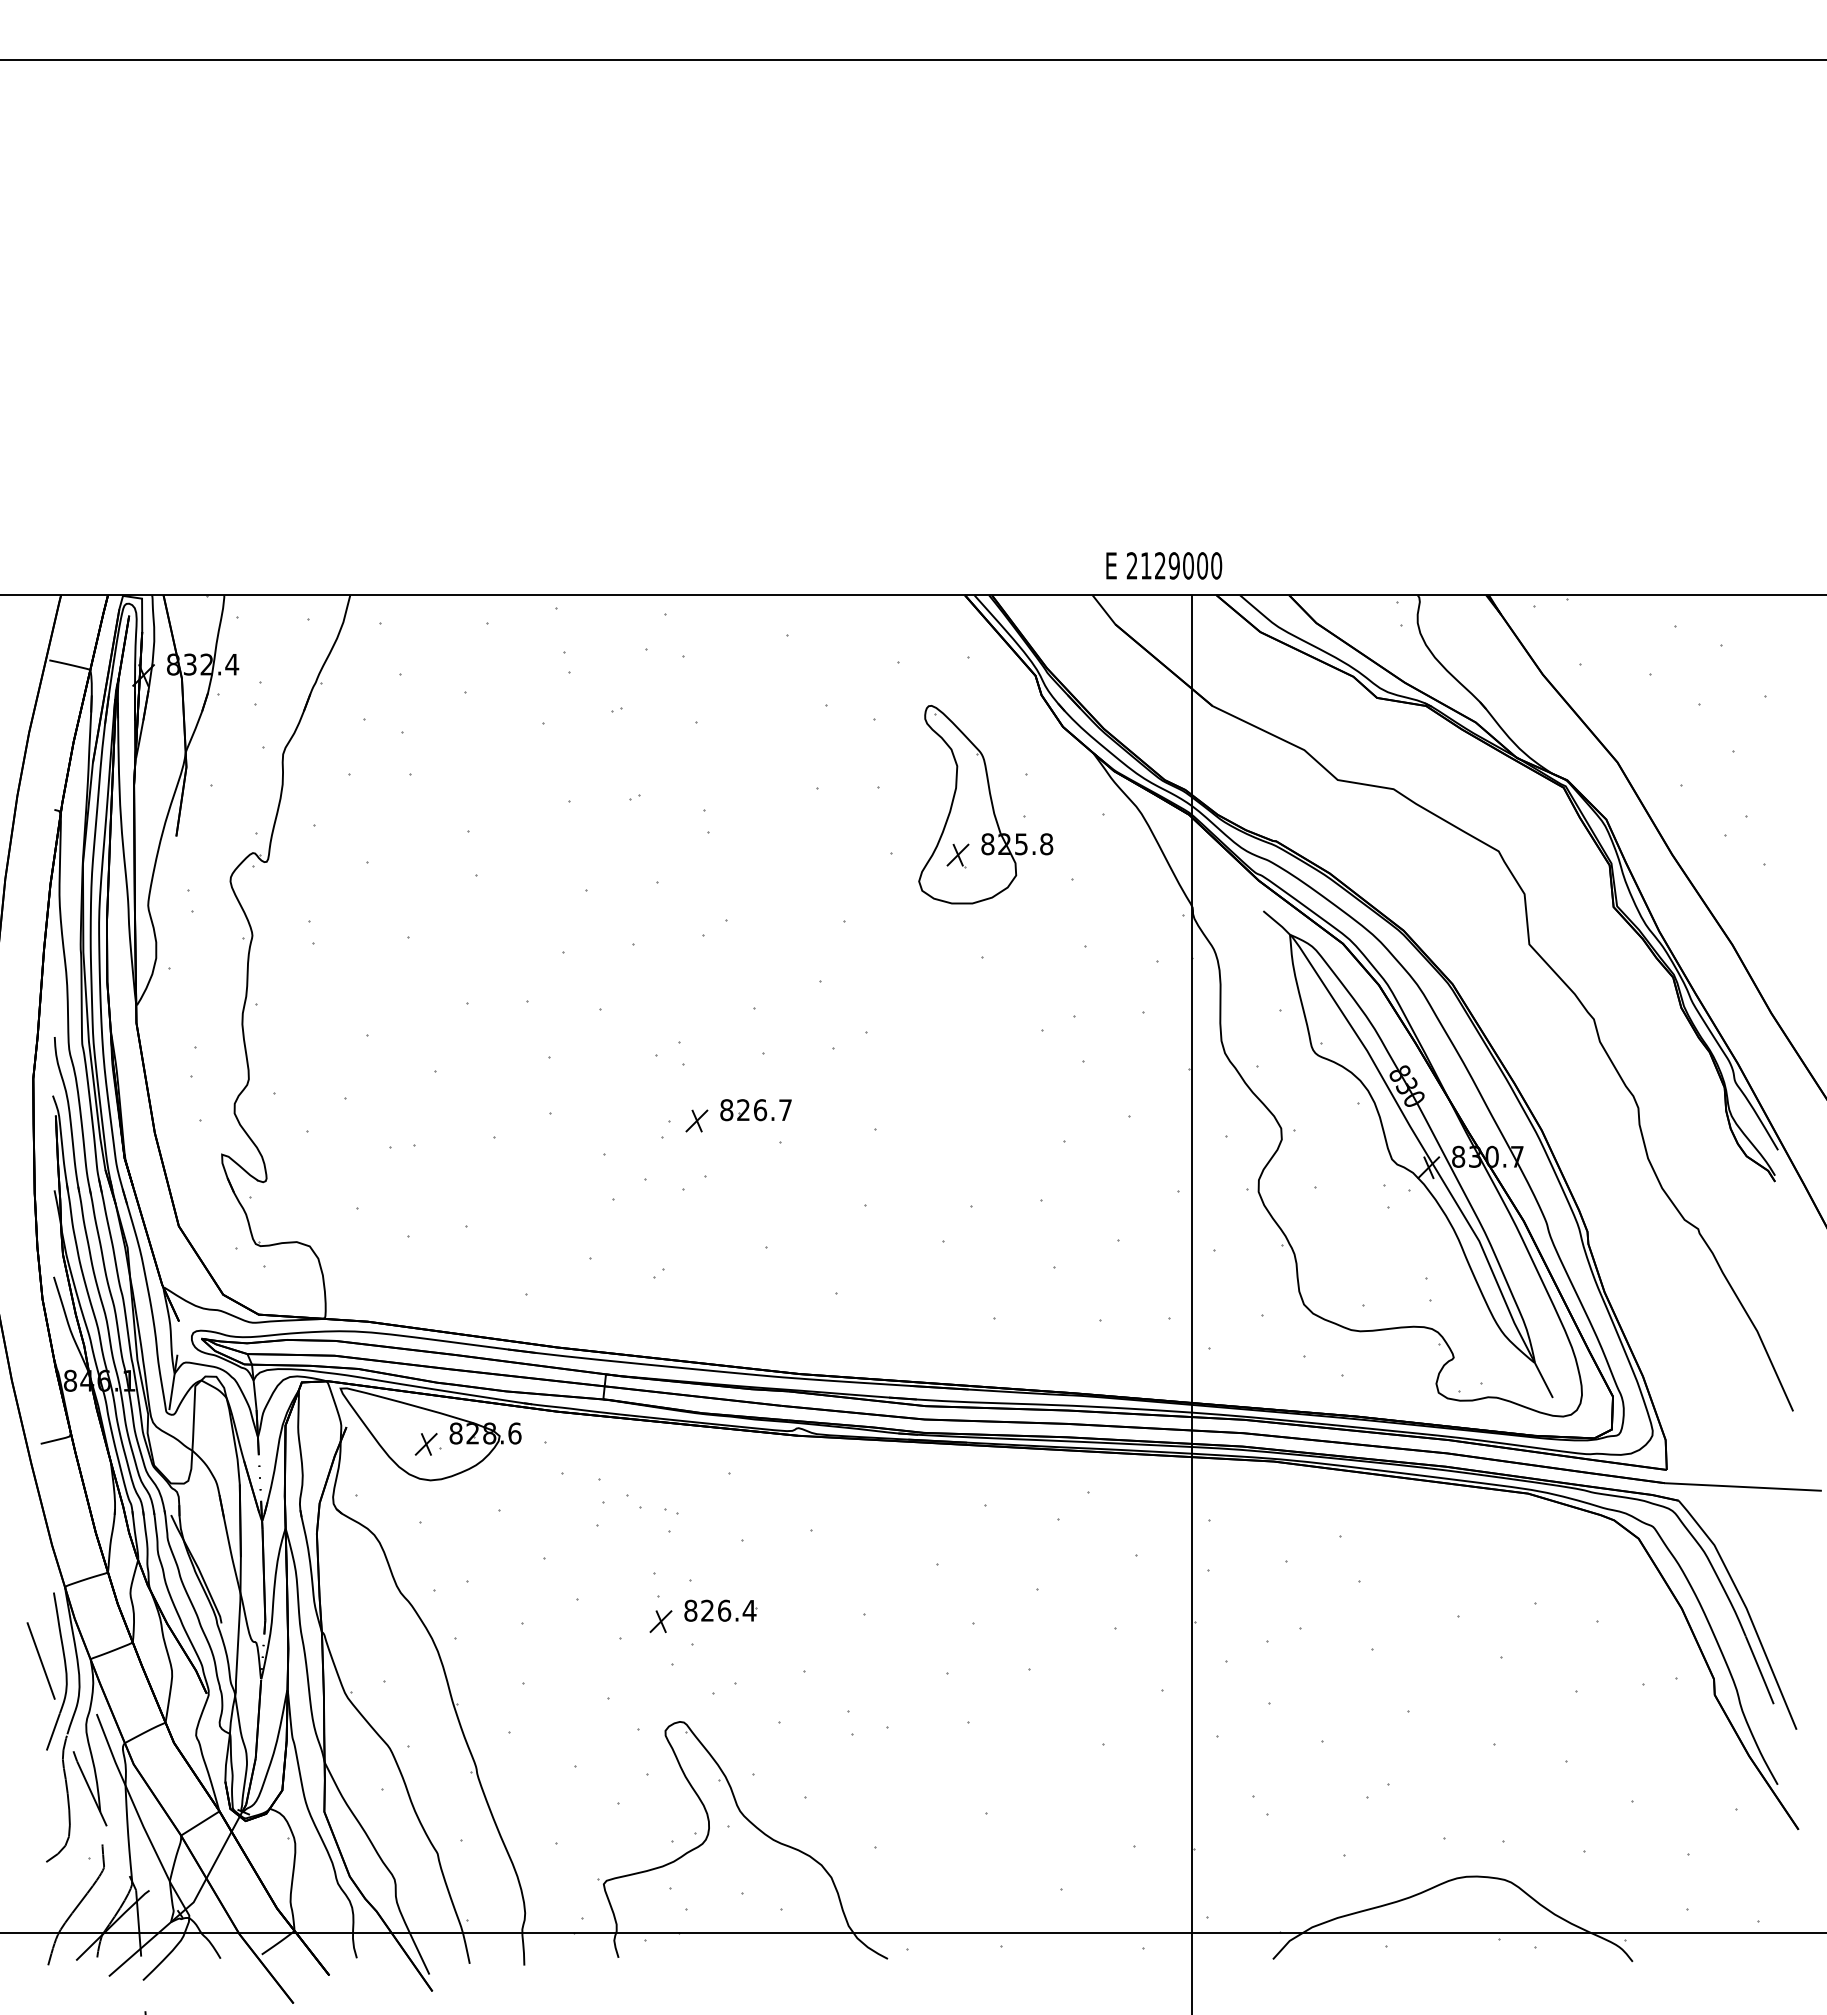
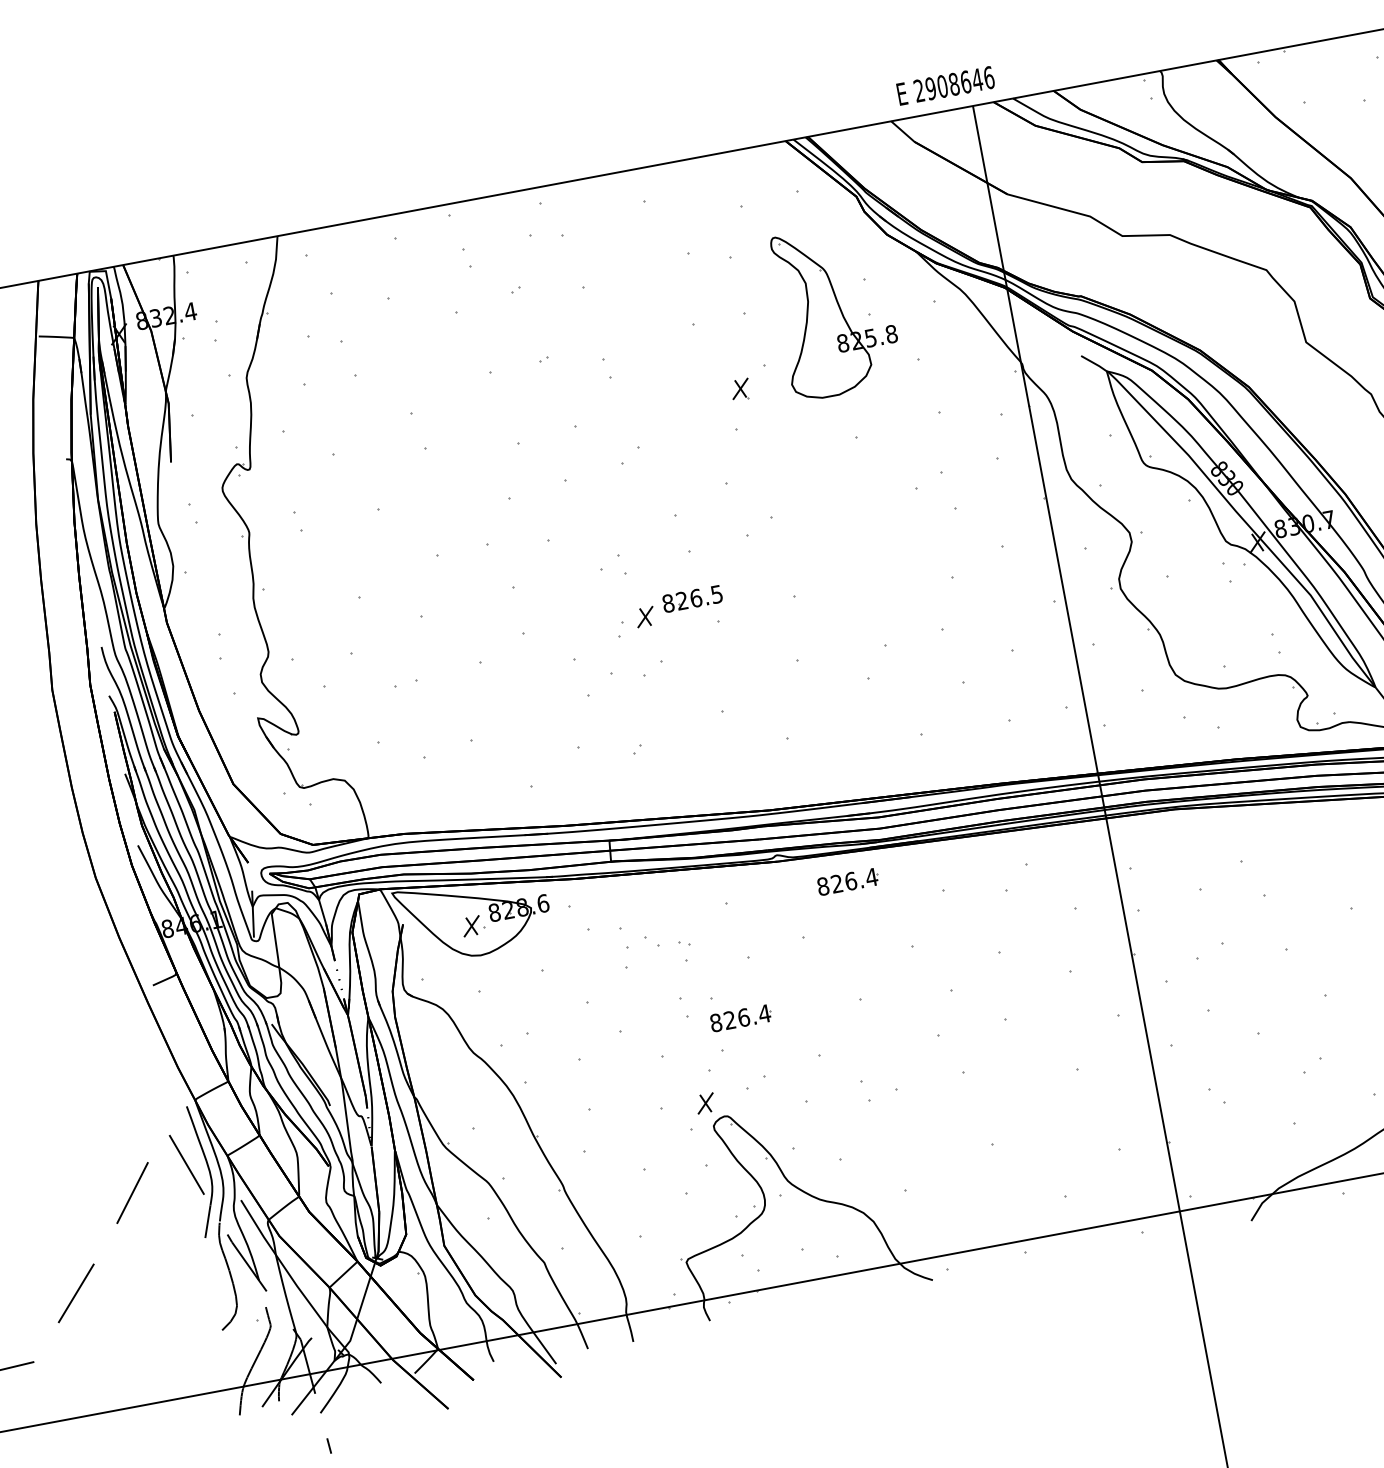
text: (1181, 565) -> (960, 82), 2129000 -> 2908646
part: (957, 855) -> (740, 389), moved
text: (785, 1110) -> (716, 594), 826.7 -> 826.5
part: (875, 1474) -> (847, 881), added
part: (660, 1621) -> (705, 1103), moved

